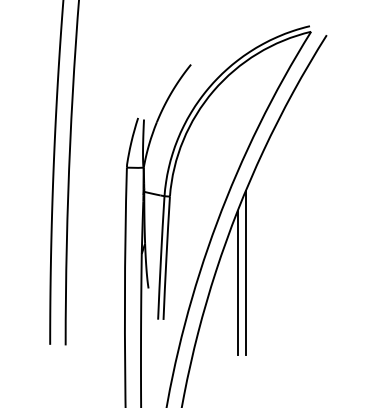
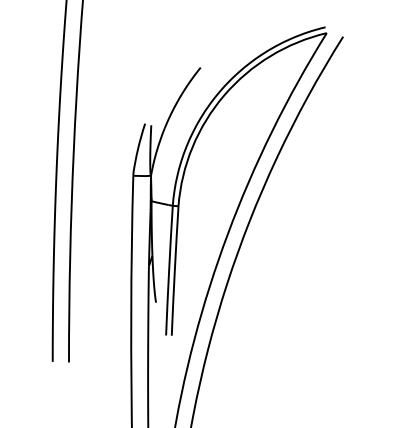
line: (246, 272) -> (258, 285), removed
line: (238, 282) -> (250, 296), removed

